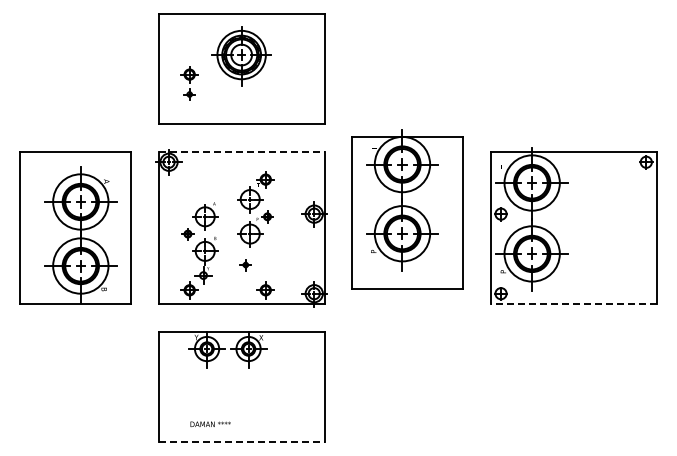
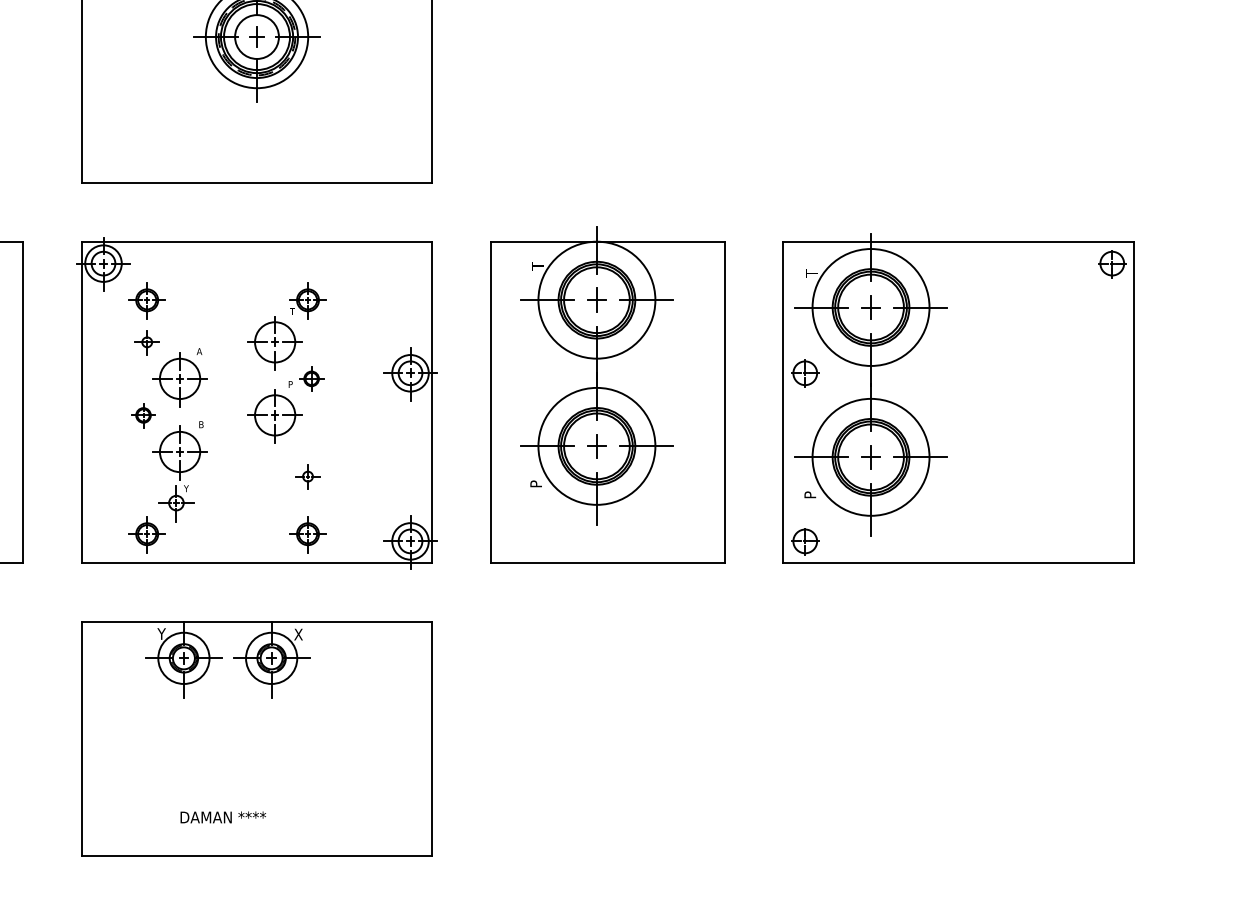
part: (189, 83) -> (146, 319), moved
line: (242, 151) -> (258, 240), dashed -> solid
part: (407, 209) -> (607, 395), moved
part: (245, 265) -> (307, 477), moved
line: (573, 304) -> (958, 564), dashed -> solid
text: (210, 423) -> (222, 815), moved
line: (242, 442) -> (258, 855), dashed -> solid

